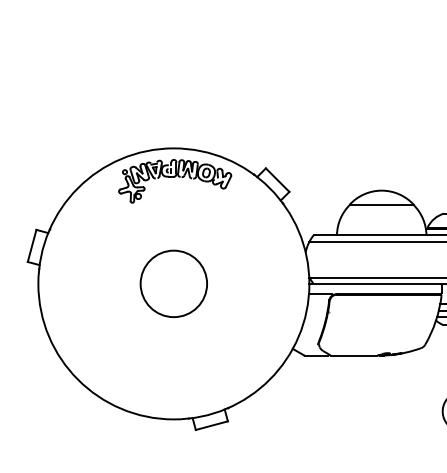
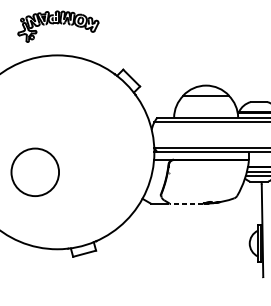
part: (175, 181) -> (58, 26), moved
circle: (173, 283) -> (34, 172), moved
line: (353, 355) -> (185, 203), solid -> dashed

